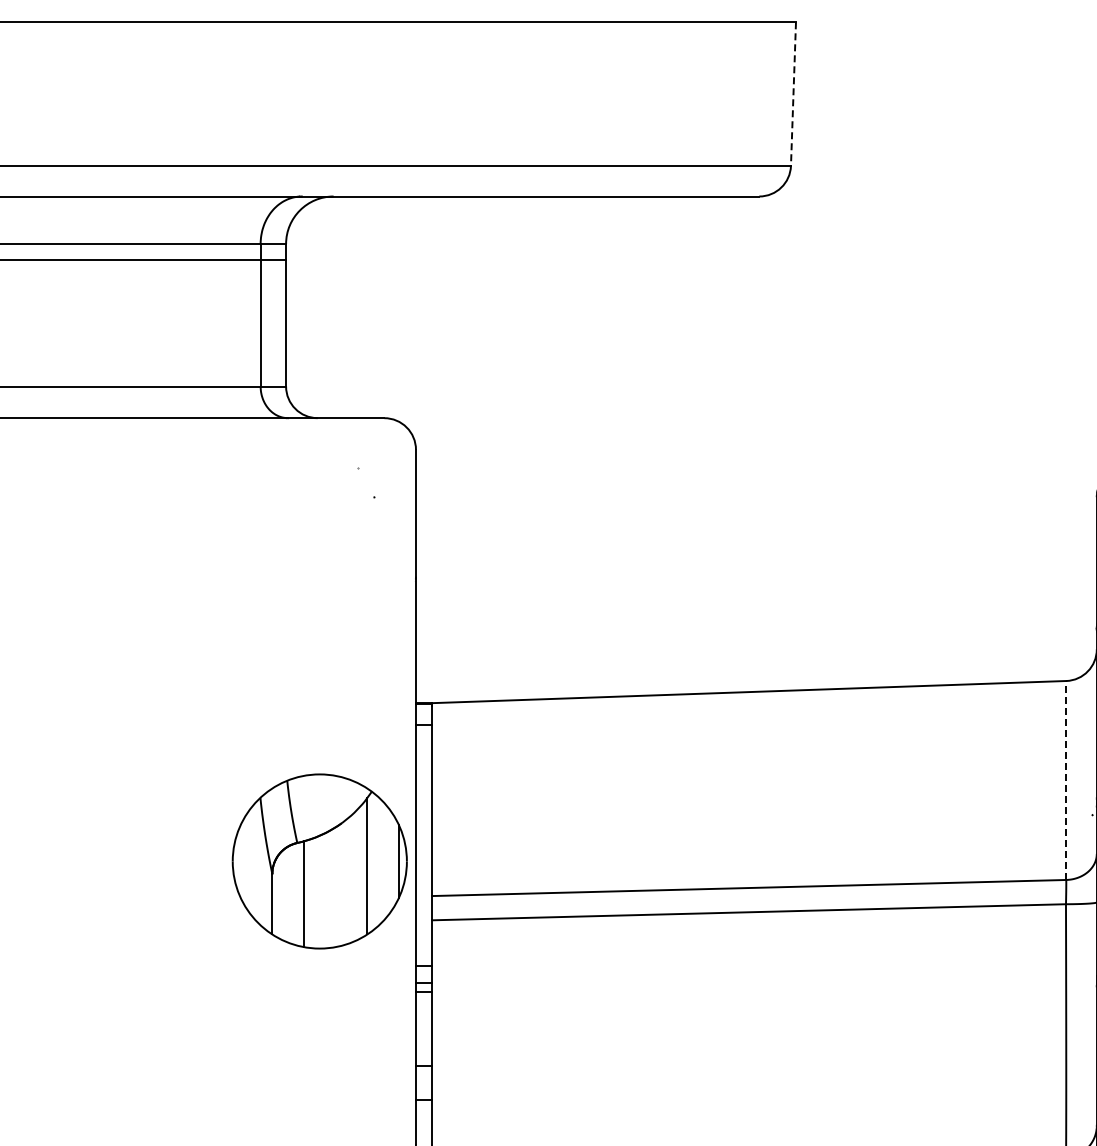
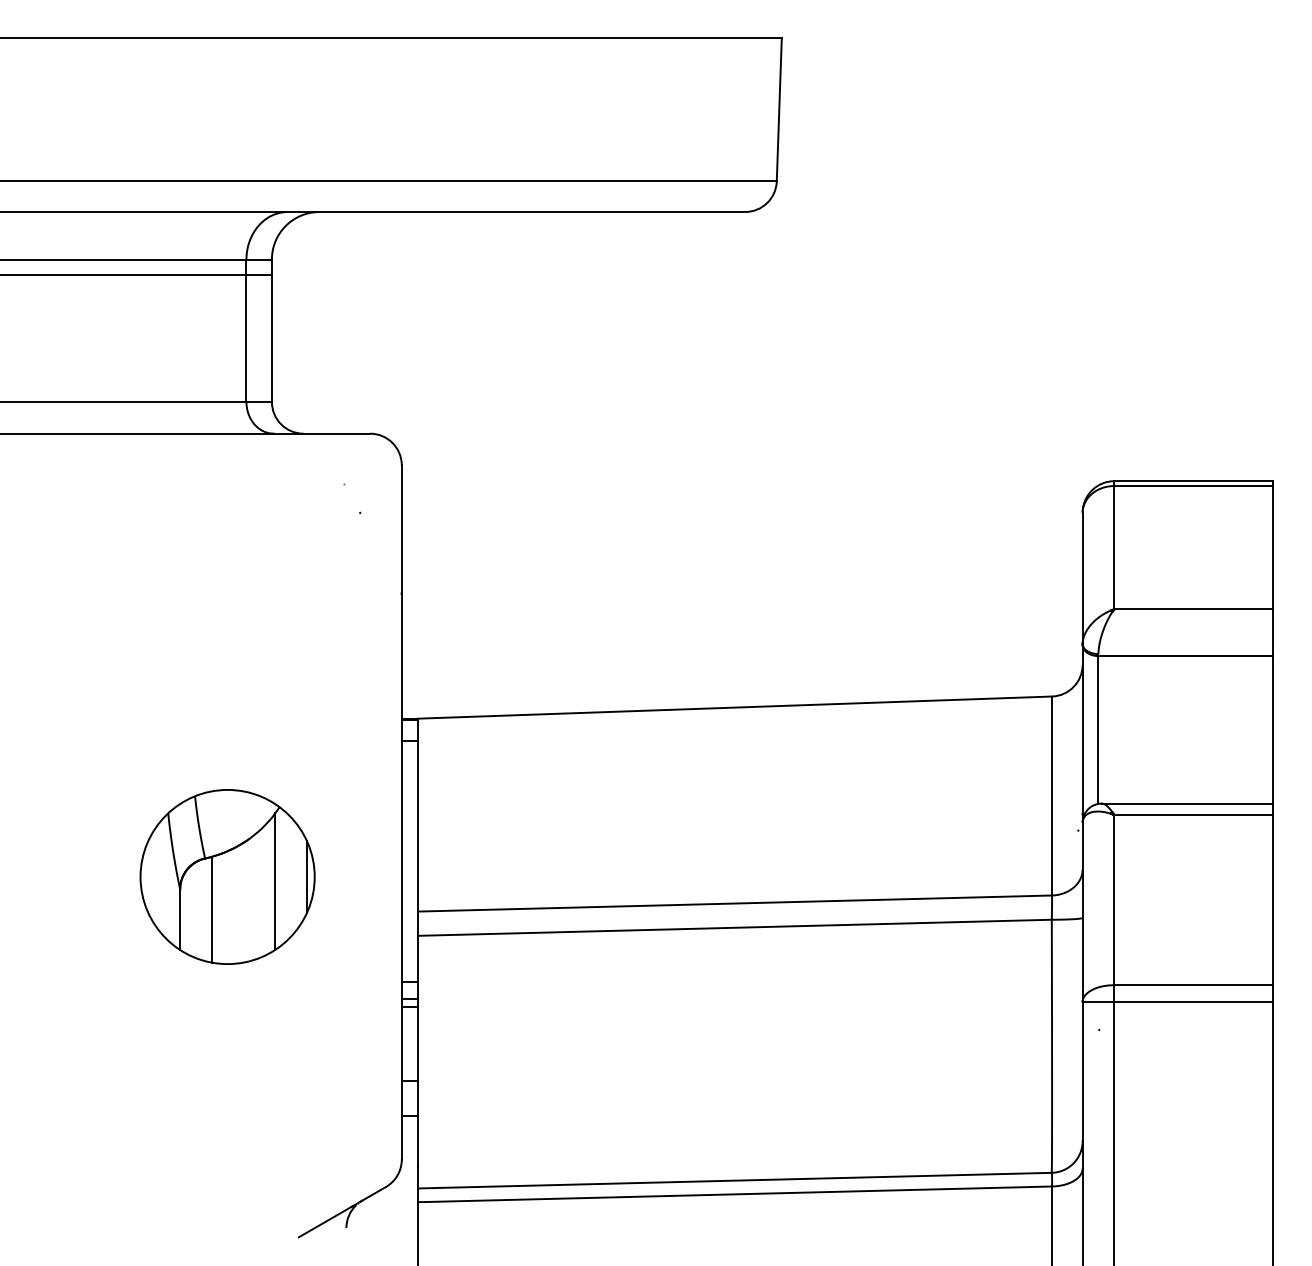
line: (793, 93) -> (779, 109), dashed -> solid
line: (1066, 779) -> (1052, 795), dashed -> solid
part: (319, 860) -> (227, 876), moved

